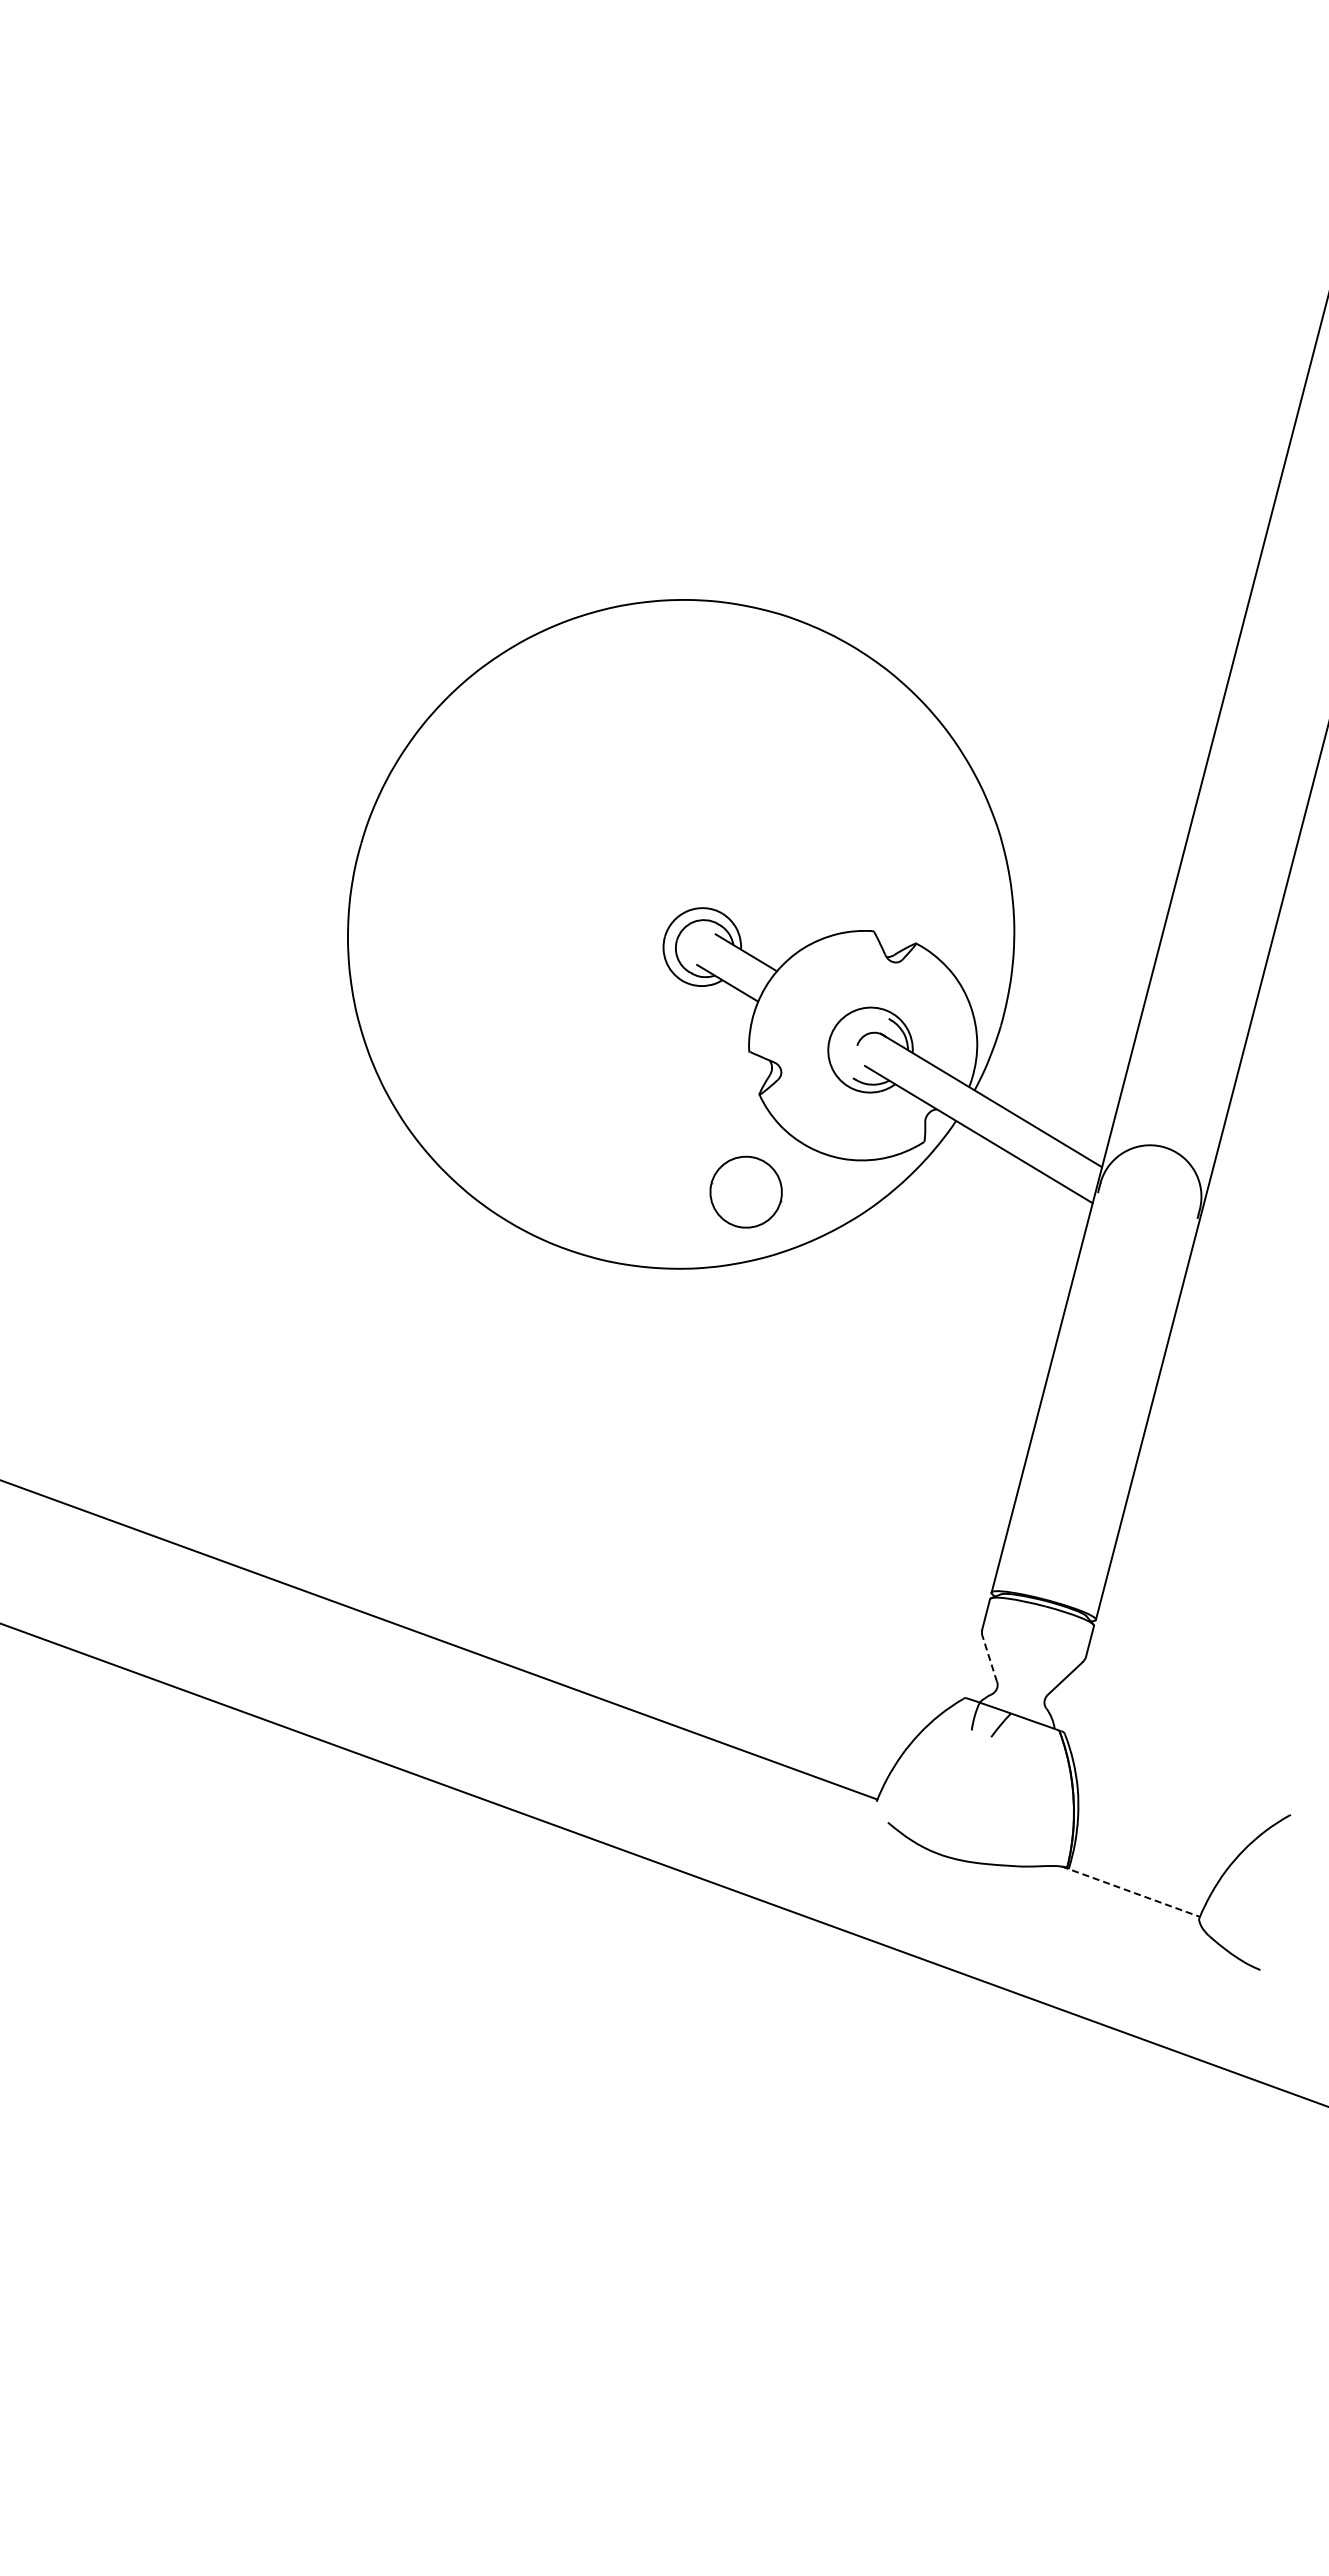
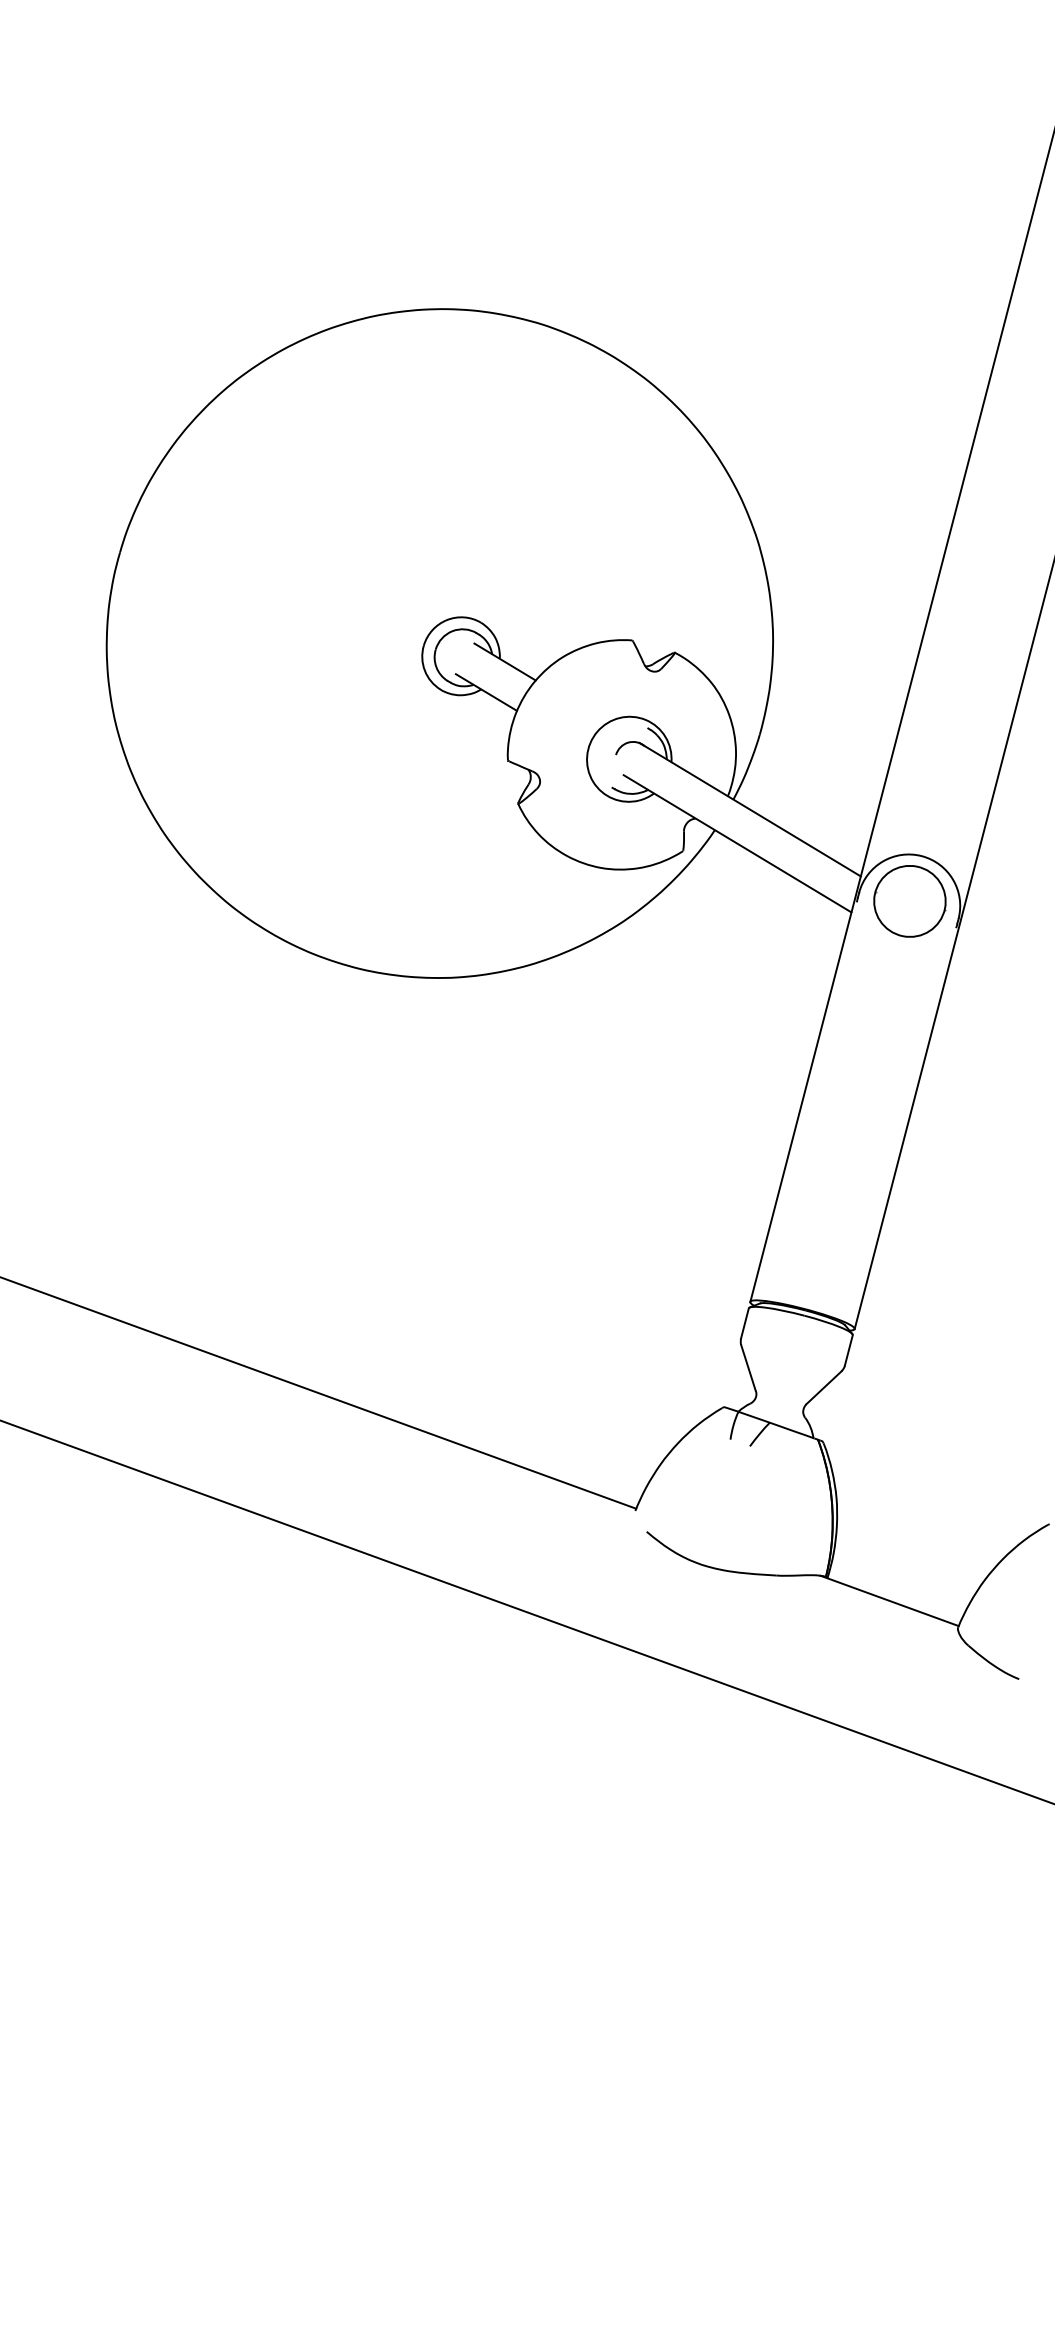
part: (745, 1191) -> (909, 900), moved
line: (989, 1658) -> (748, 1367), dashed -> solid
line: (1131, 1891) -> (890, 1600), dashed -> solid

